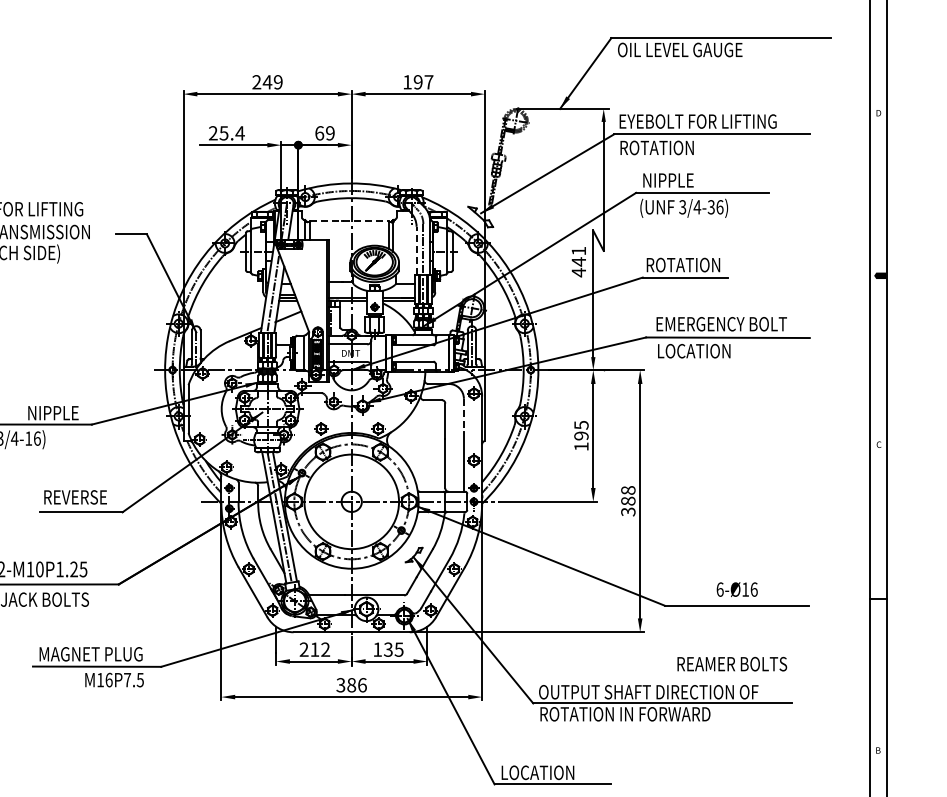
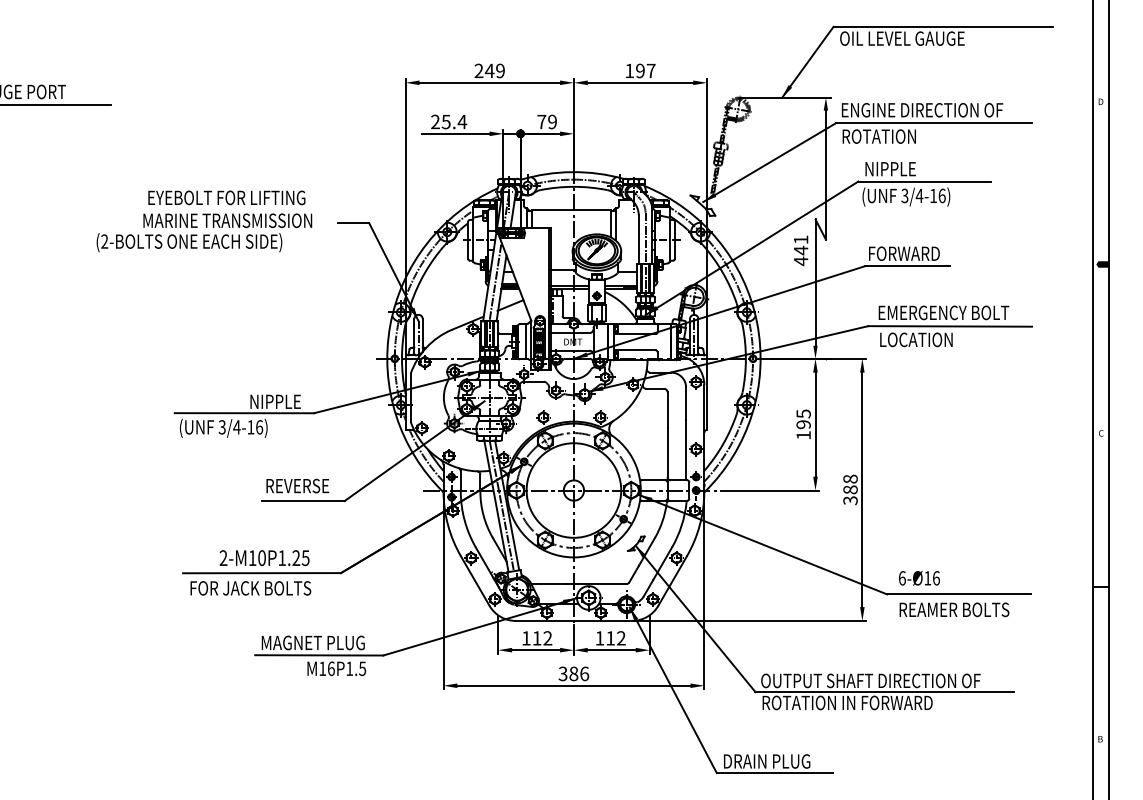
text: (704, 121) -> (926, 110), EYEBOLT FOR LIFTING -> ENGINE DIRECTION OF
text: (319, 132) -> (541, 121), 69 -> 79
text: (711, 206) -> (933, 195), 3/4-36) -> 3/4-16)
line: (350, 221) -> (572, 210), dashed -> solid
line: (416, 250) -> (638, 239), dashed -> solid
text: (684, 264) -> (906, 253), ROTATION -> FORWARD
line: (464, 415) -> (686, 404), dashed -> solid
text: (737, 589) -> (919, 578), moved
text: (304, 649) -> (526, 638), 212 -> 112
text: (393, 649) -> (615, 638), 135 -> 112
text: (732, 663) -> (954, 609), moved
text: (127, 679) -> (349, 668), M16P7.5 -> M16P1.5
text: (545, 772) -> (767, 761), LOCATION -> DRAIN PLUG

